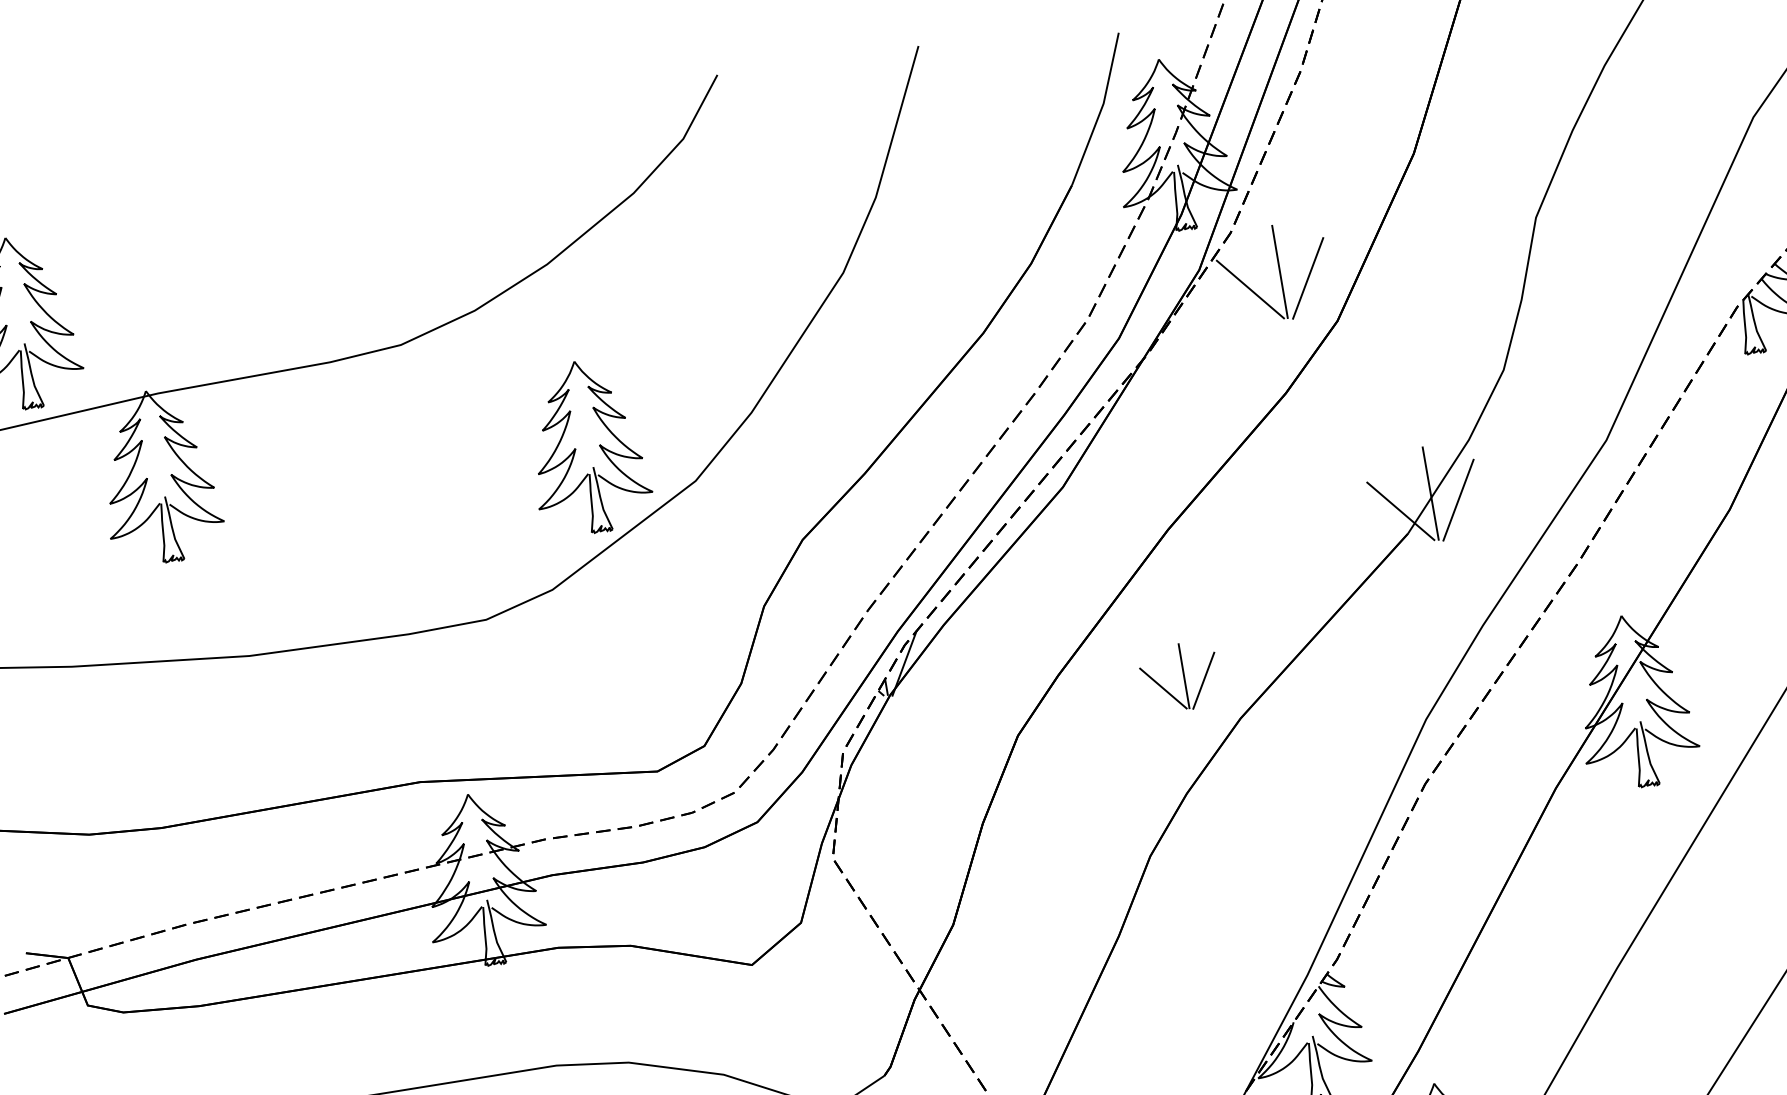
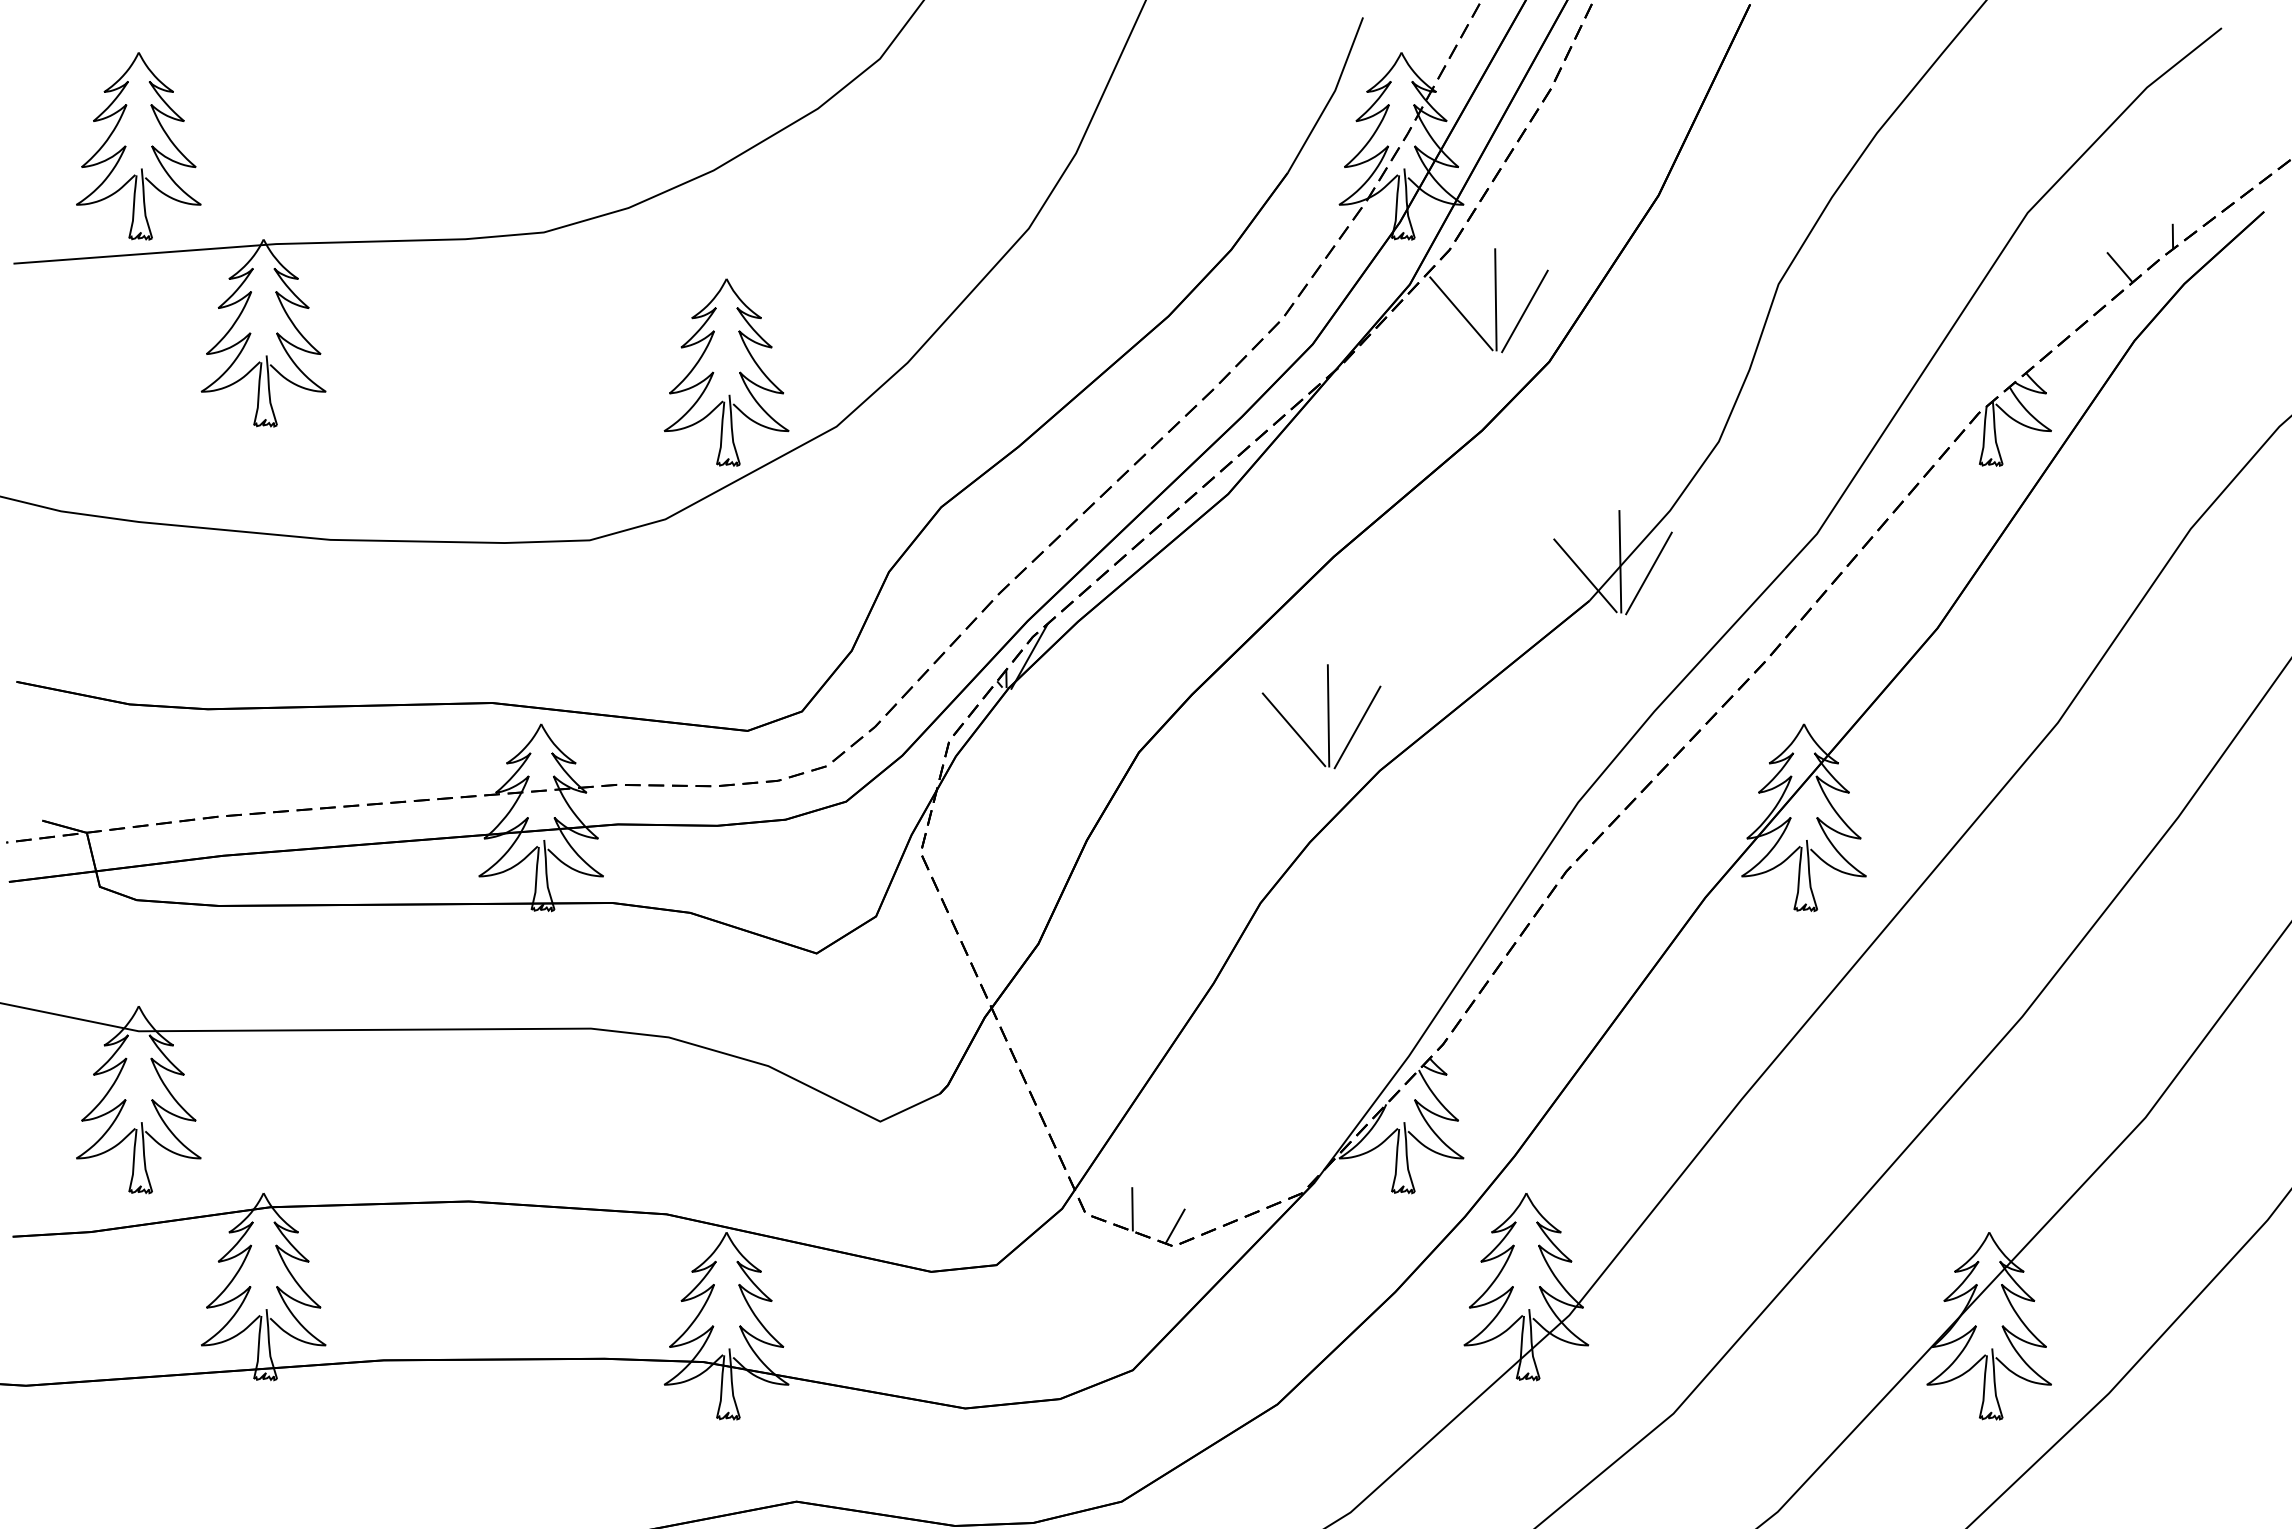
part: (1179, 677) -> (1321, 716), size x1.43

